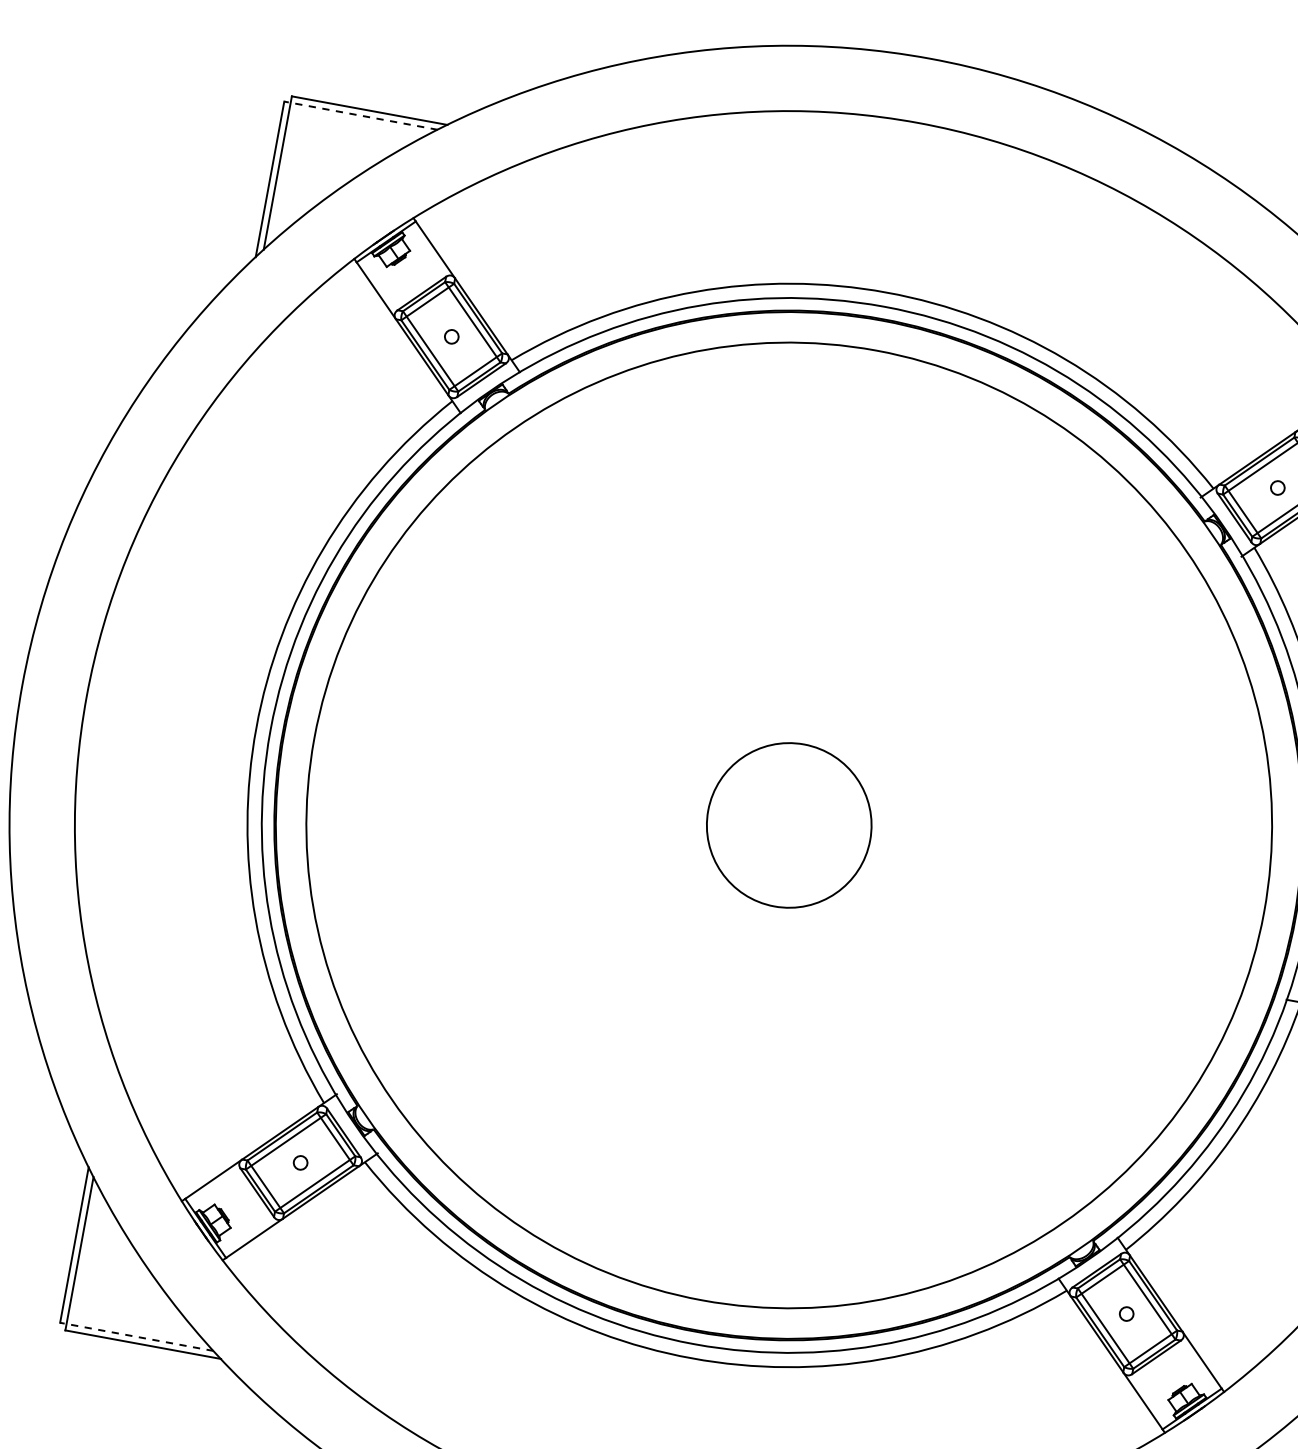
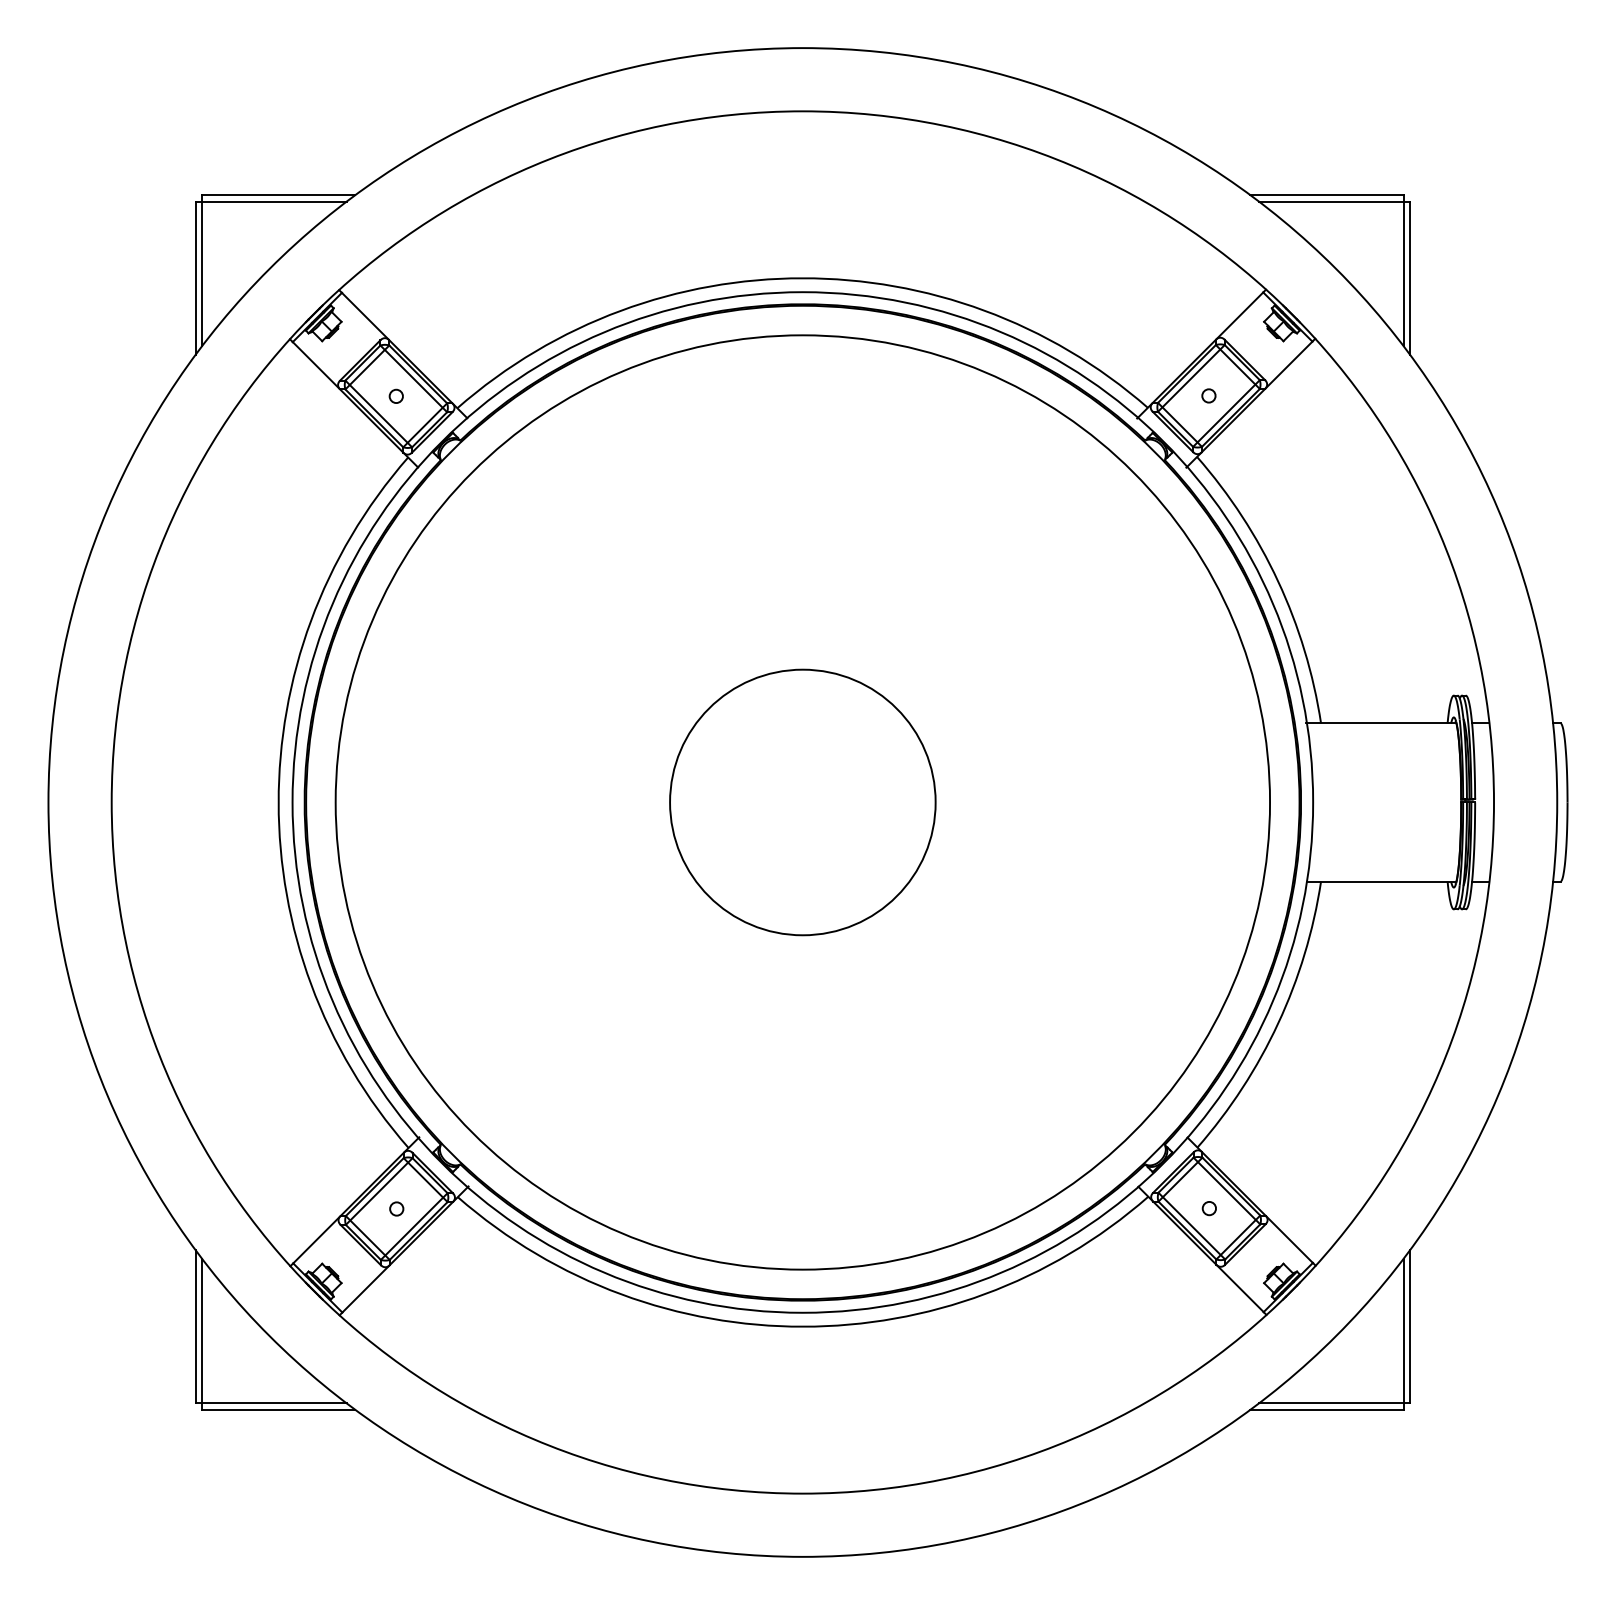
line: (361, 115) -> (271, 201), dashed -> solid
circle: (788, 825) -> (802, 802), size x1.67
line: (137, 1337) -> (271, 1403), dashed -> solid

